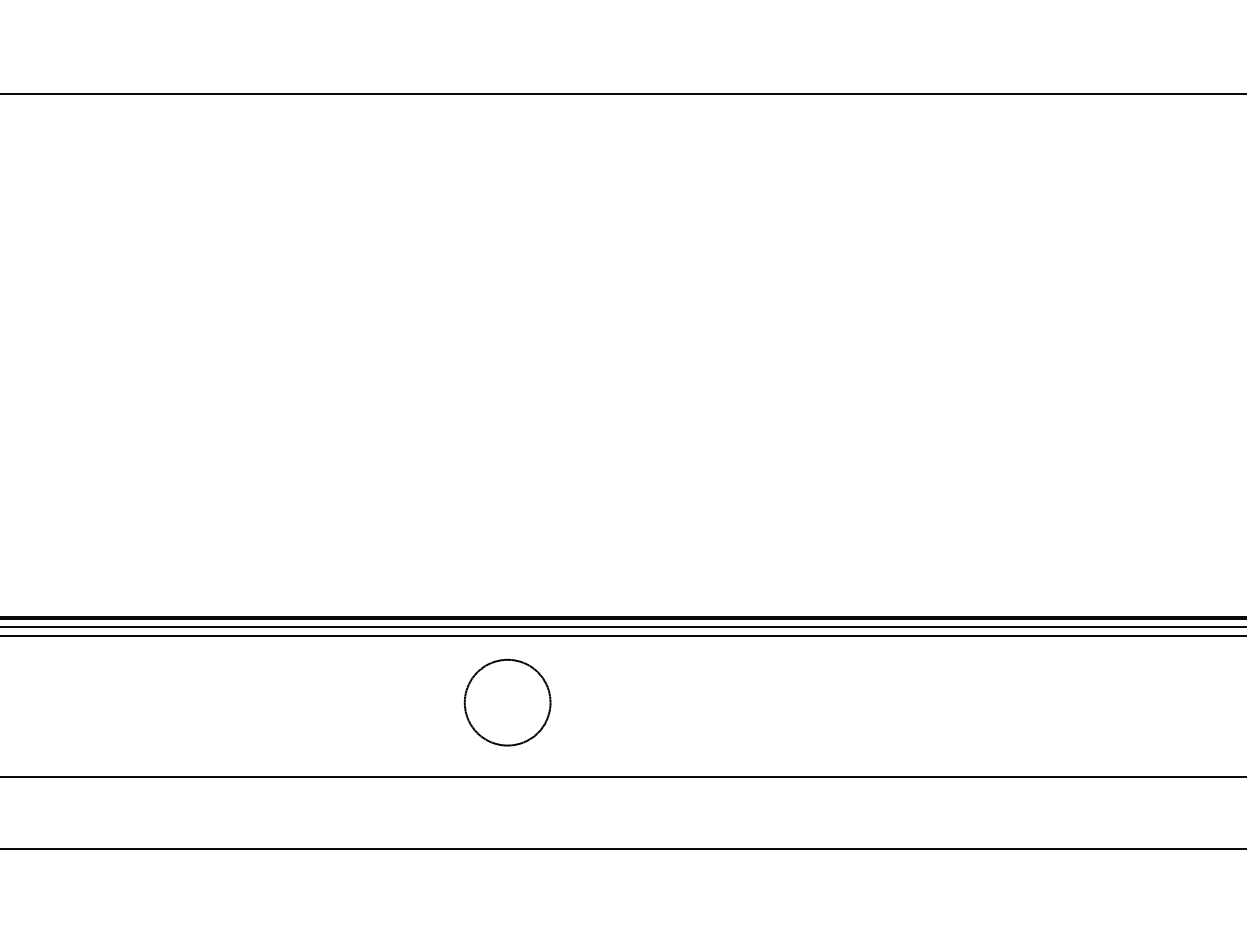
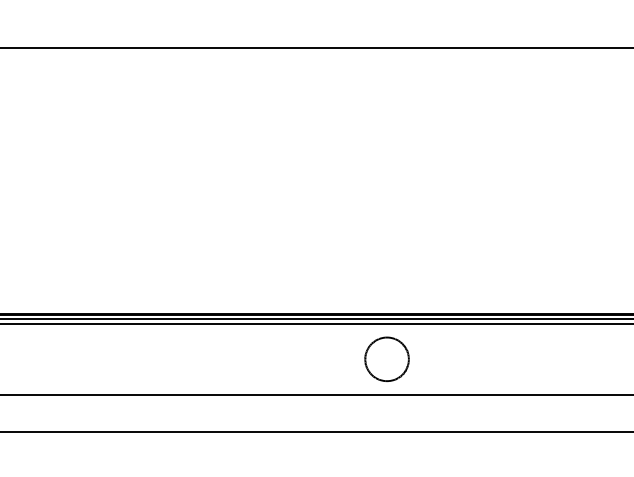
part: (506, 700) -> (386, 358), moved

